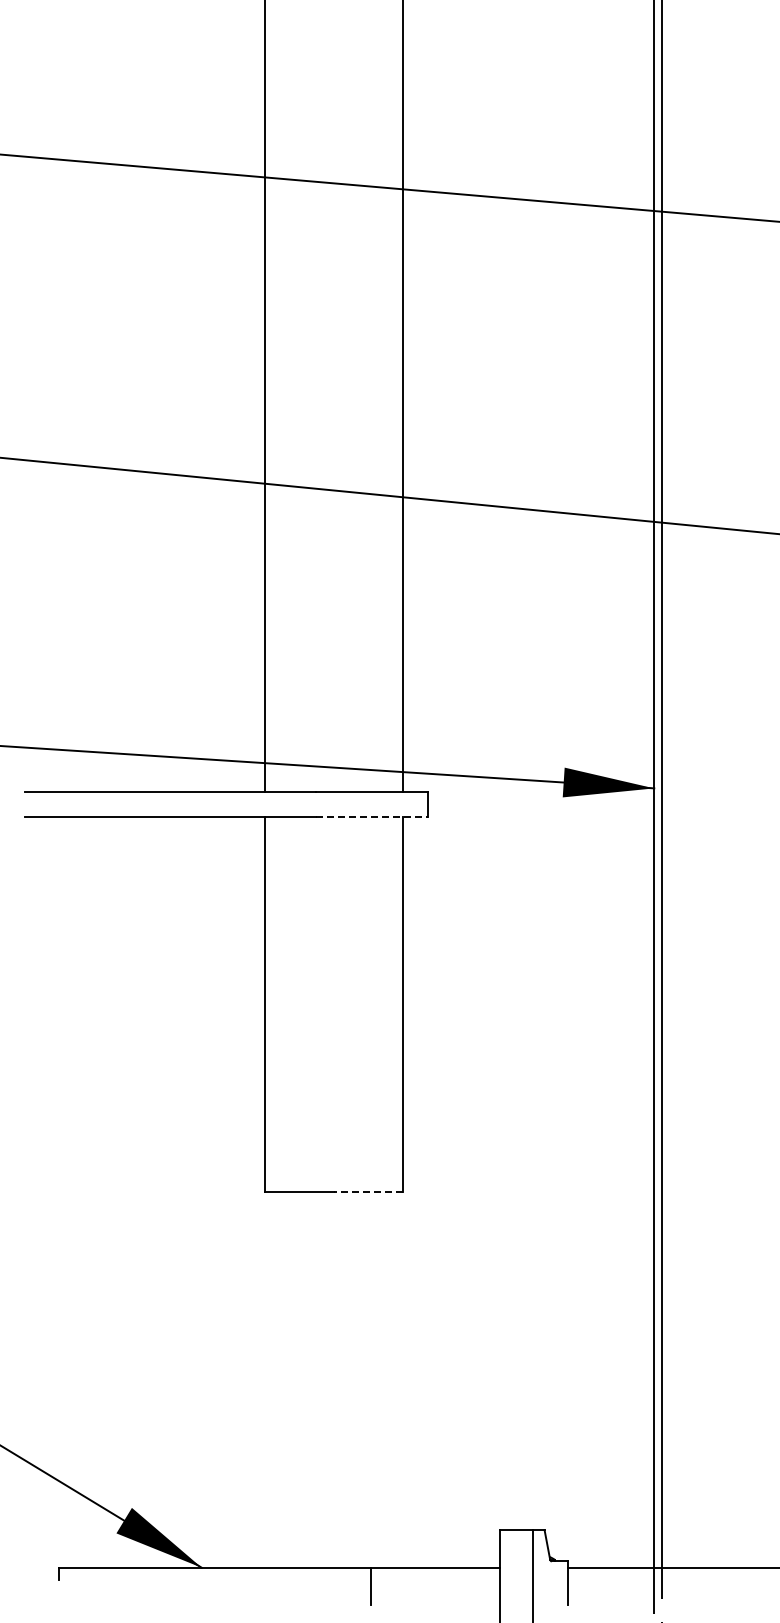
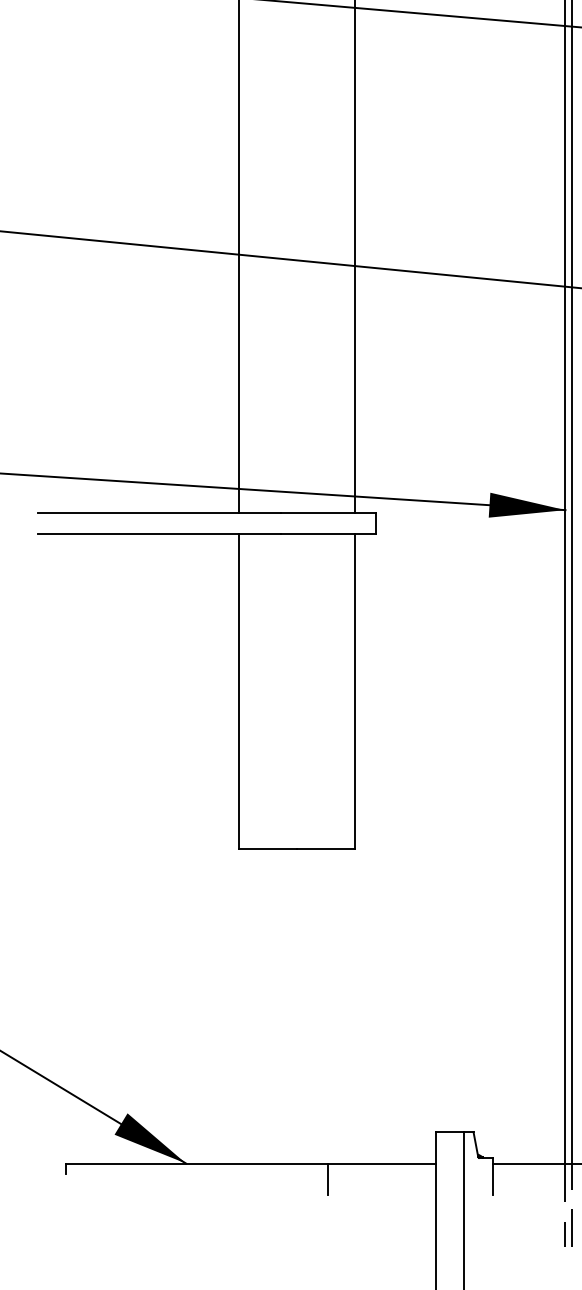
line: (372, 816) -> (329, 533), dashed -> solid
line: (367, 1192) -> (325, 848), dashed -> solid

